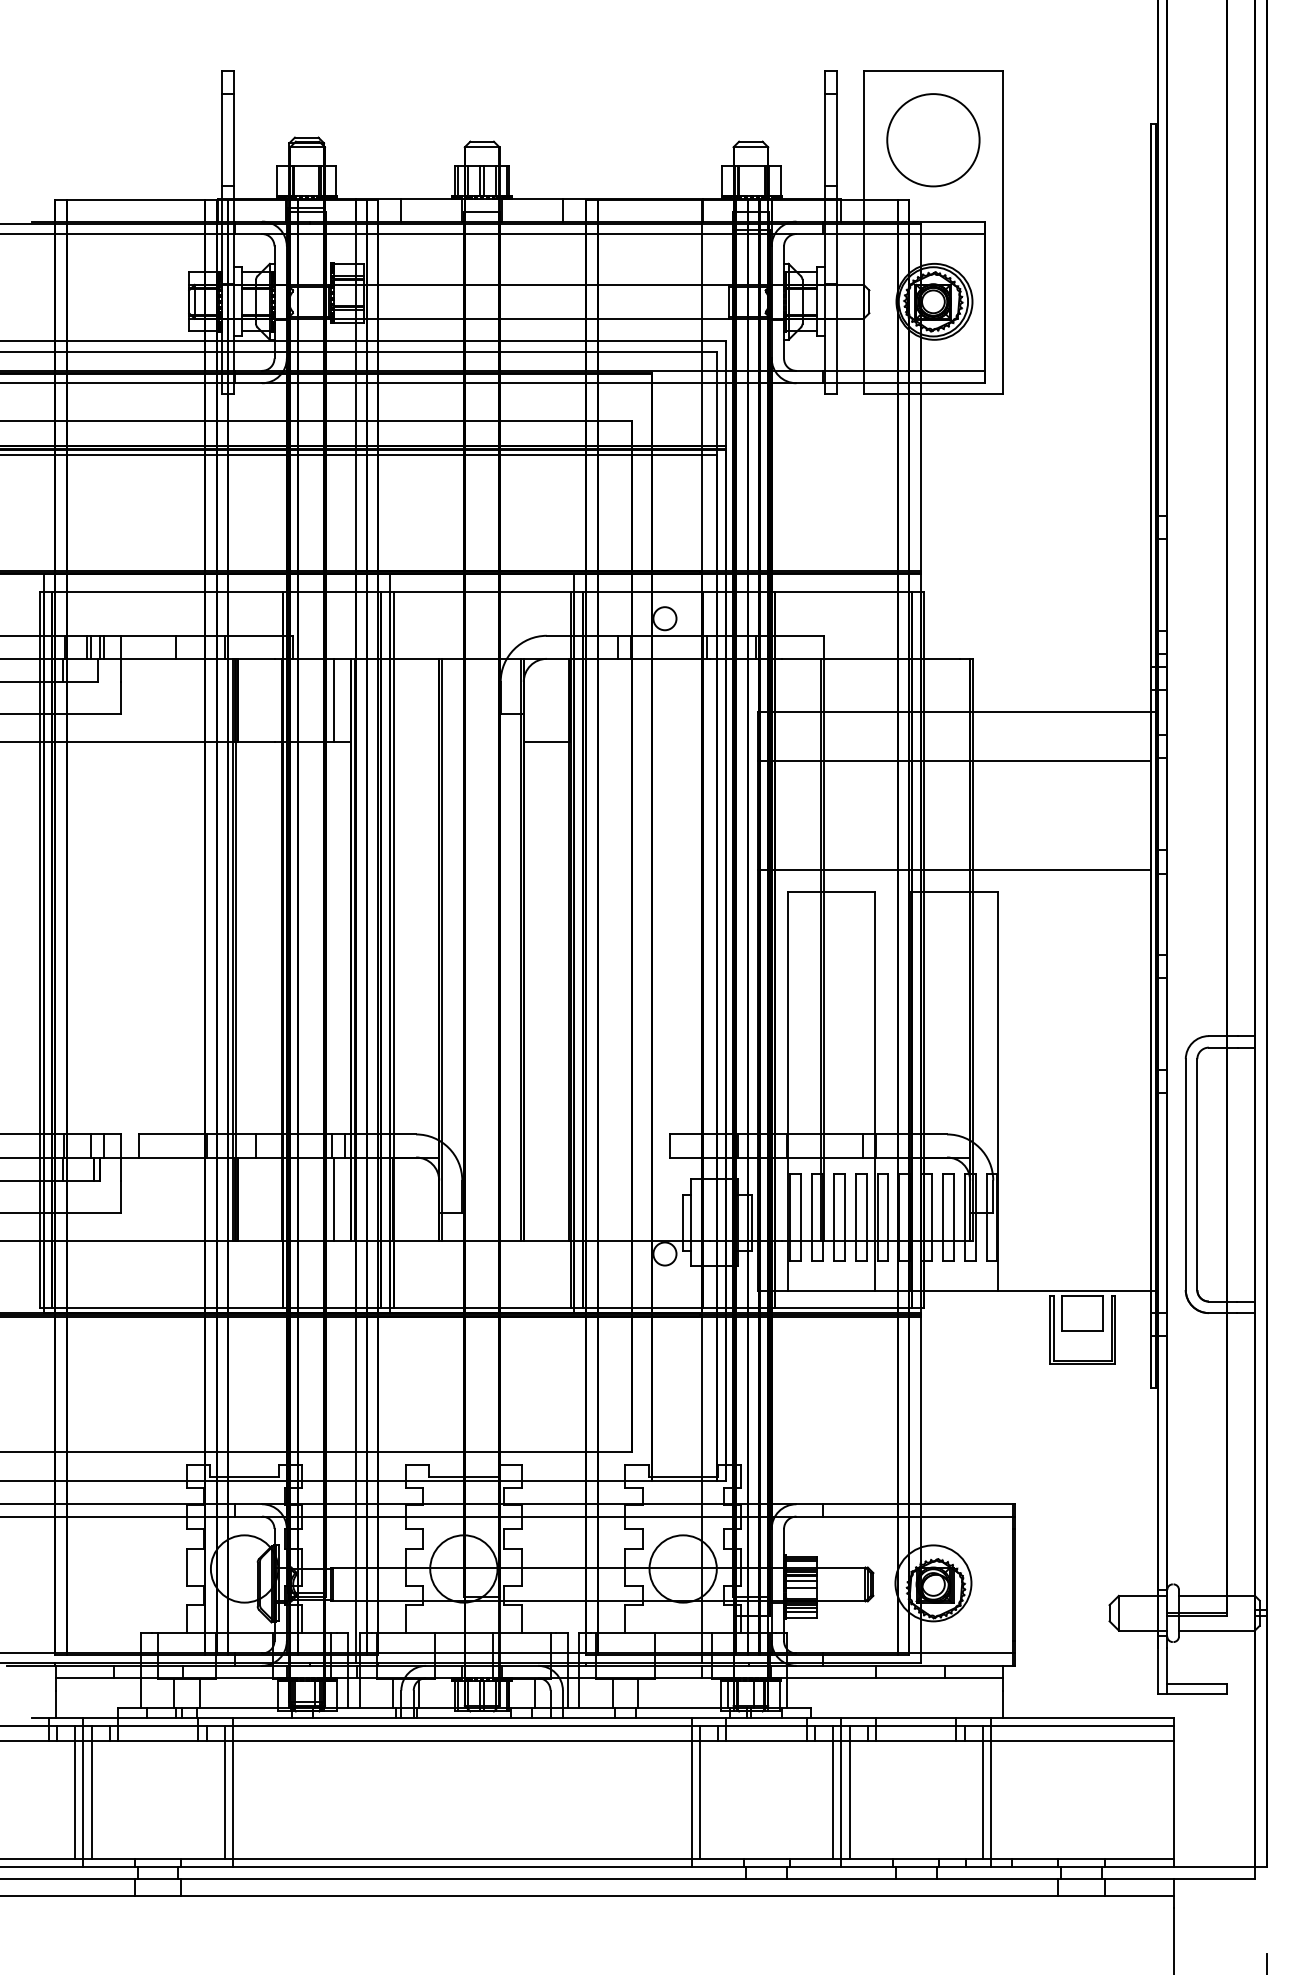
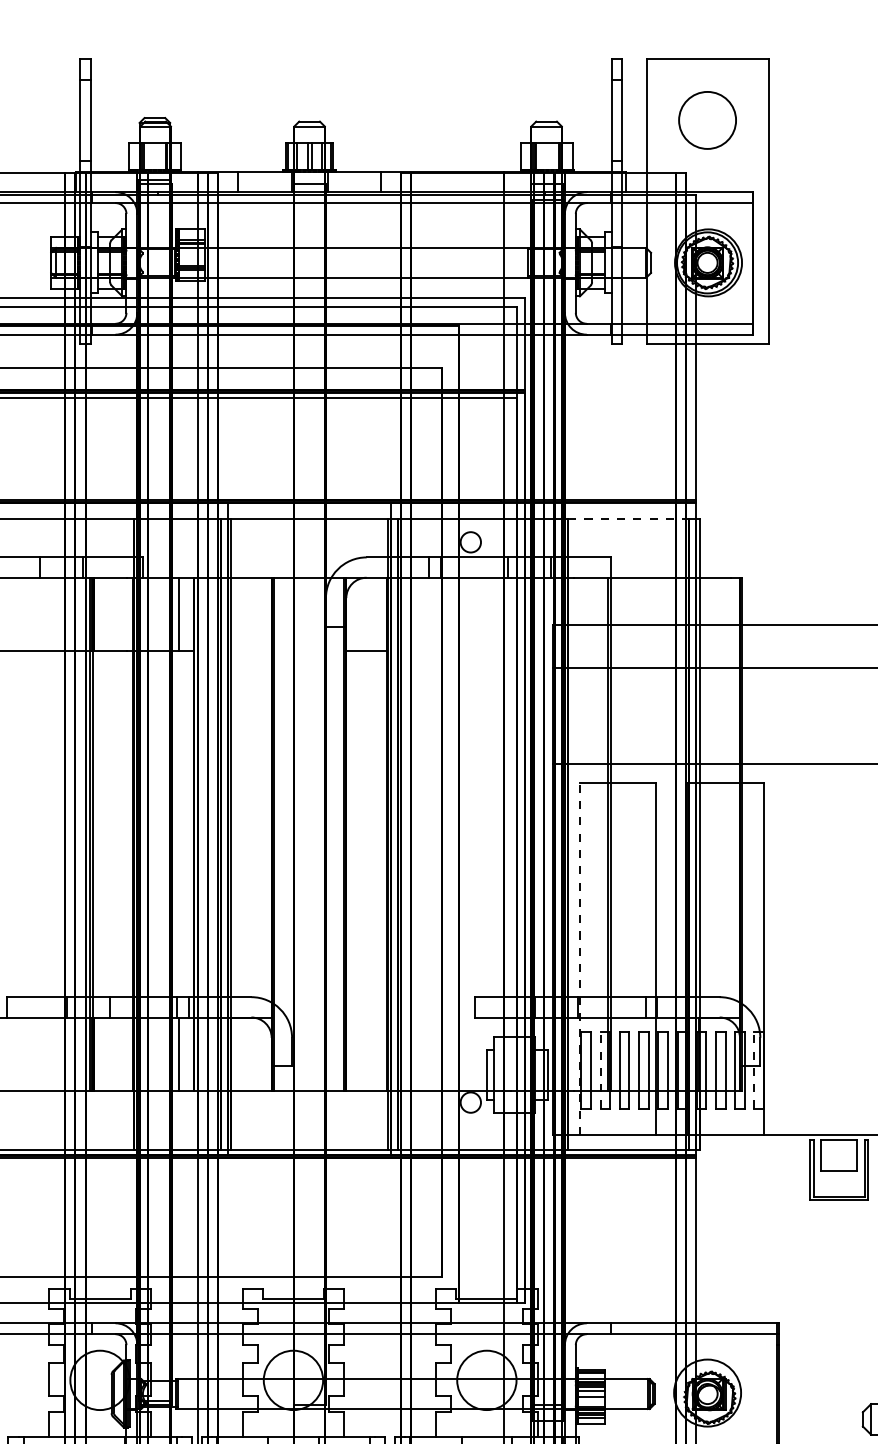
circle: (933, 140) -> (707, 120), size x0.7
line: (843, 591) -> (628, 518), solid -> dashed
line: (788, 1091) -> (579, 959), solid -> dashed
line: (812, 1216) -> (600, 1069), solid -> dashed
line: (986, 1216) -> (754, 1069), solid -> dashed

